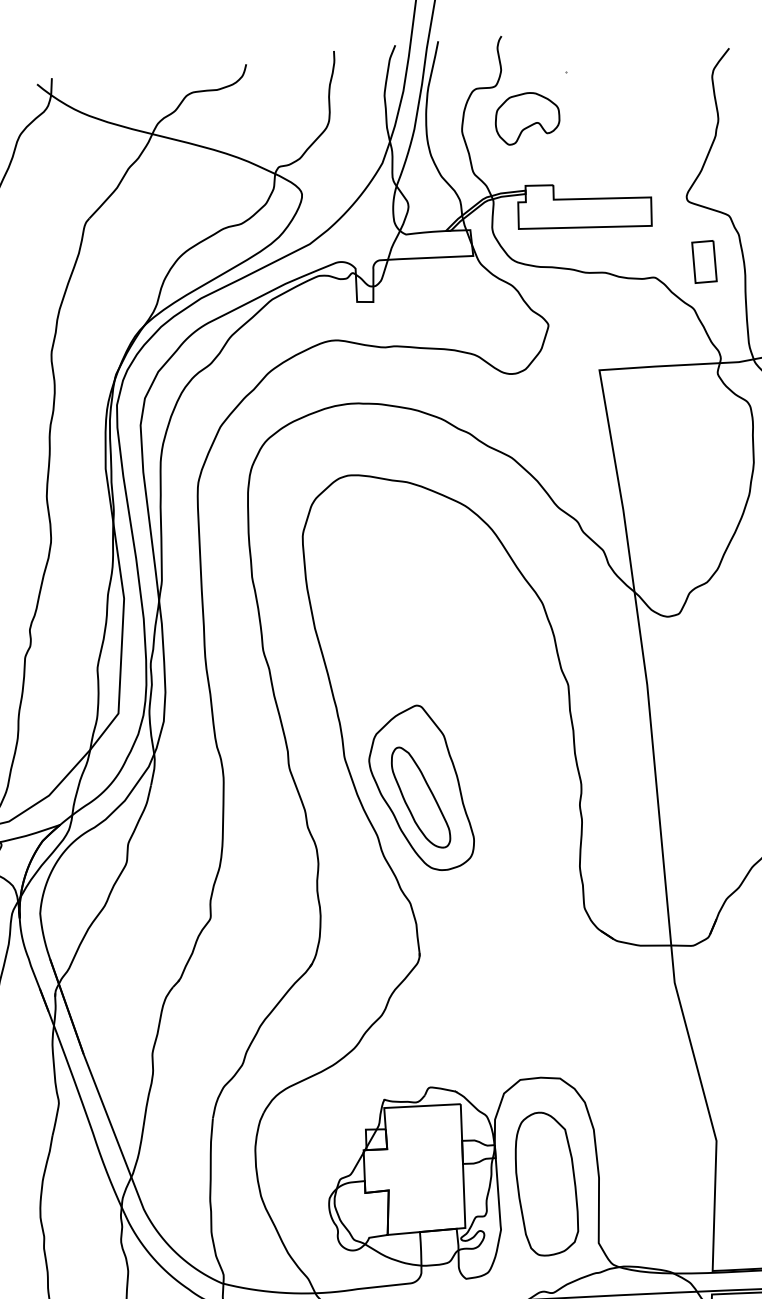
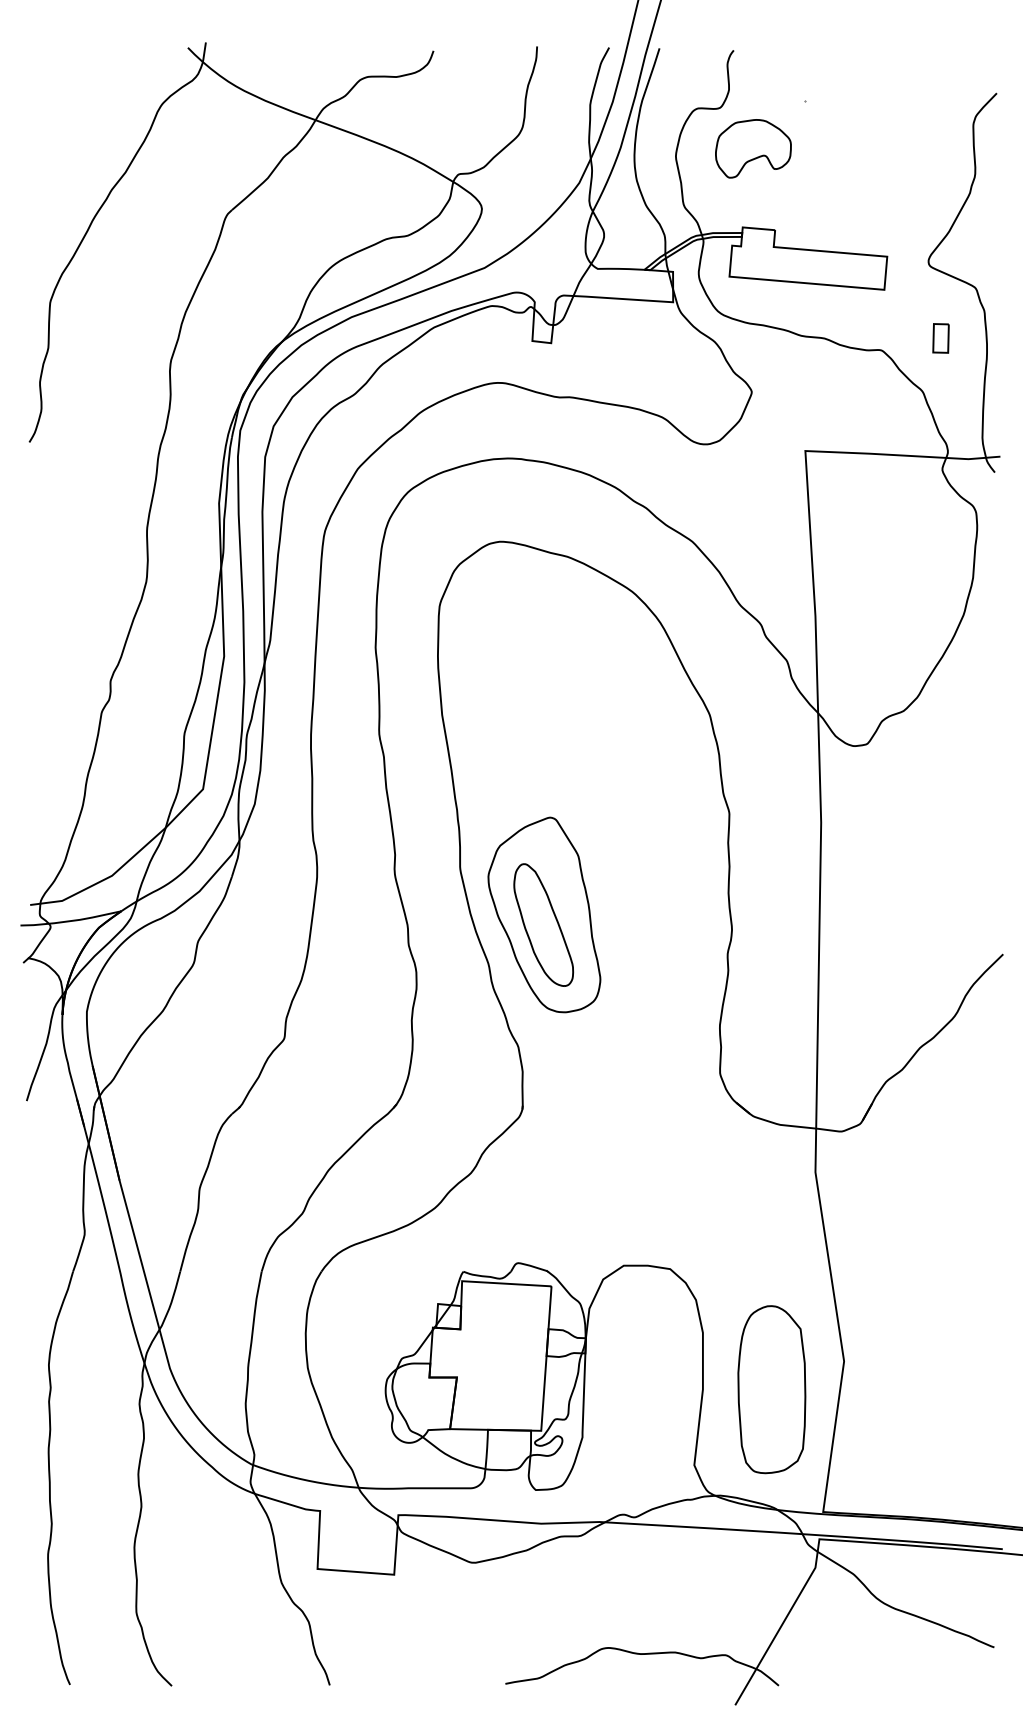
part: (704, 262) -> (940, 338), size x0.6
part: (545, 1183) -> (771, 1389), moved

